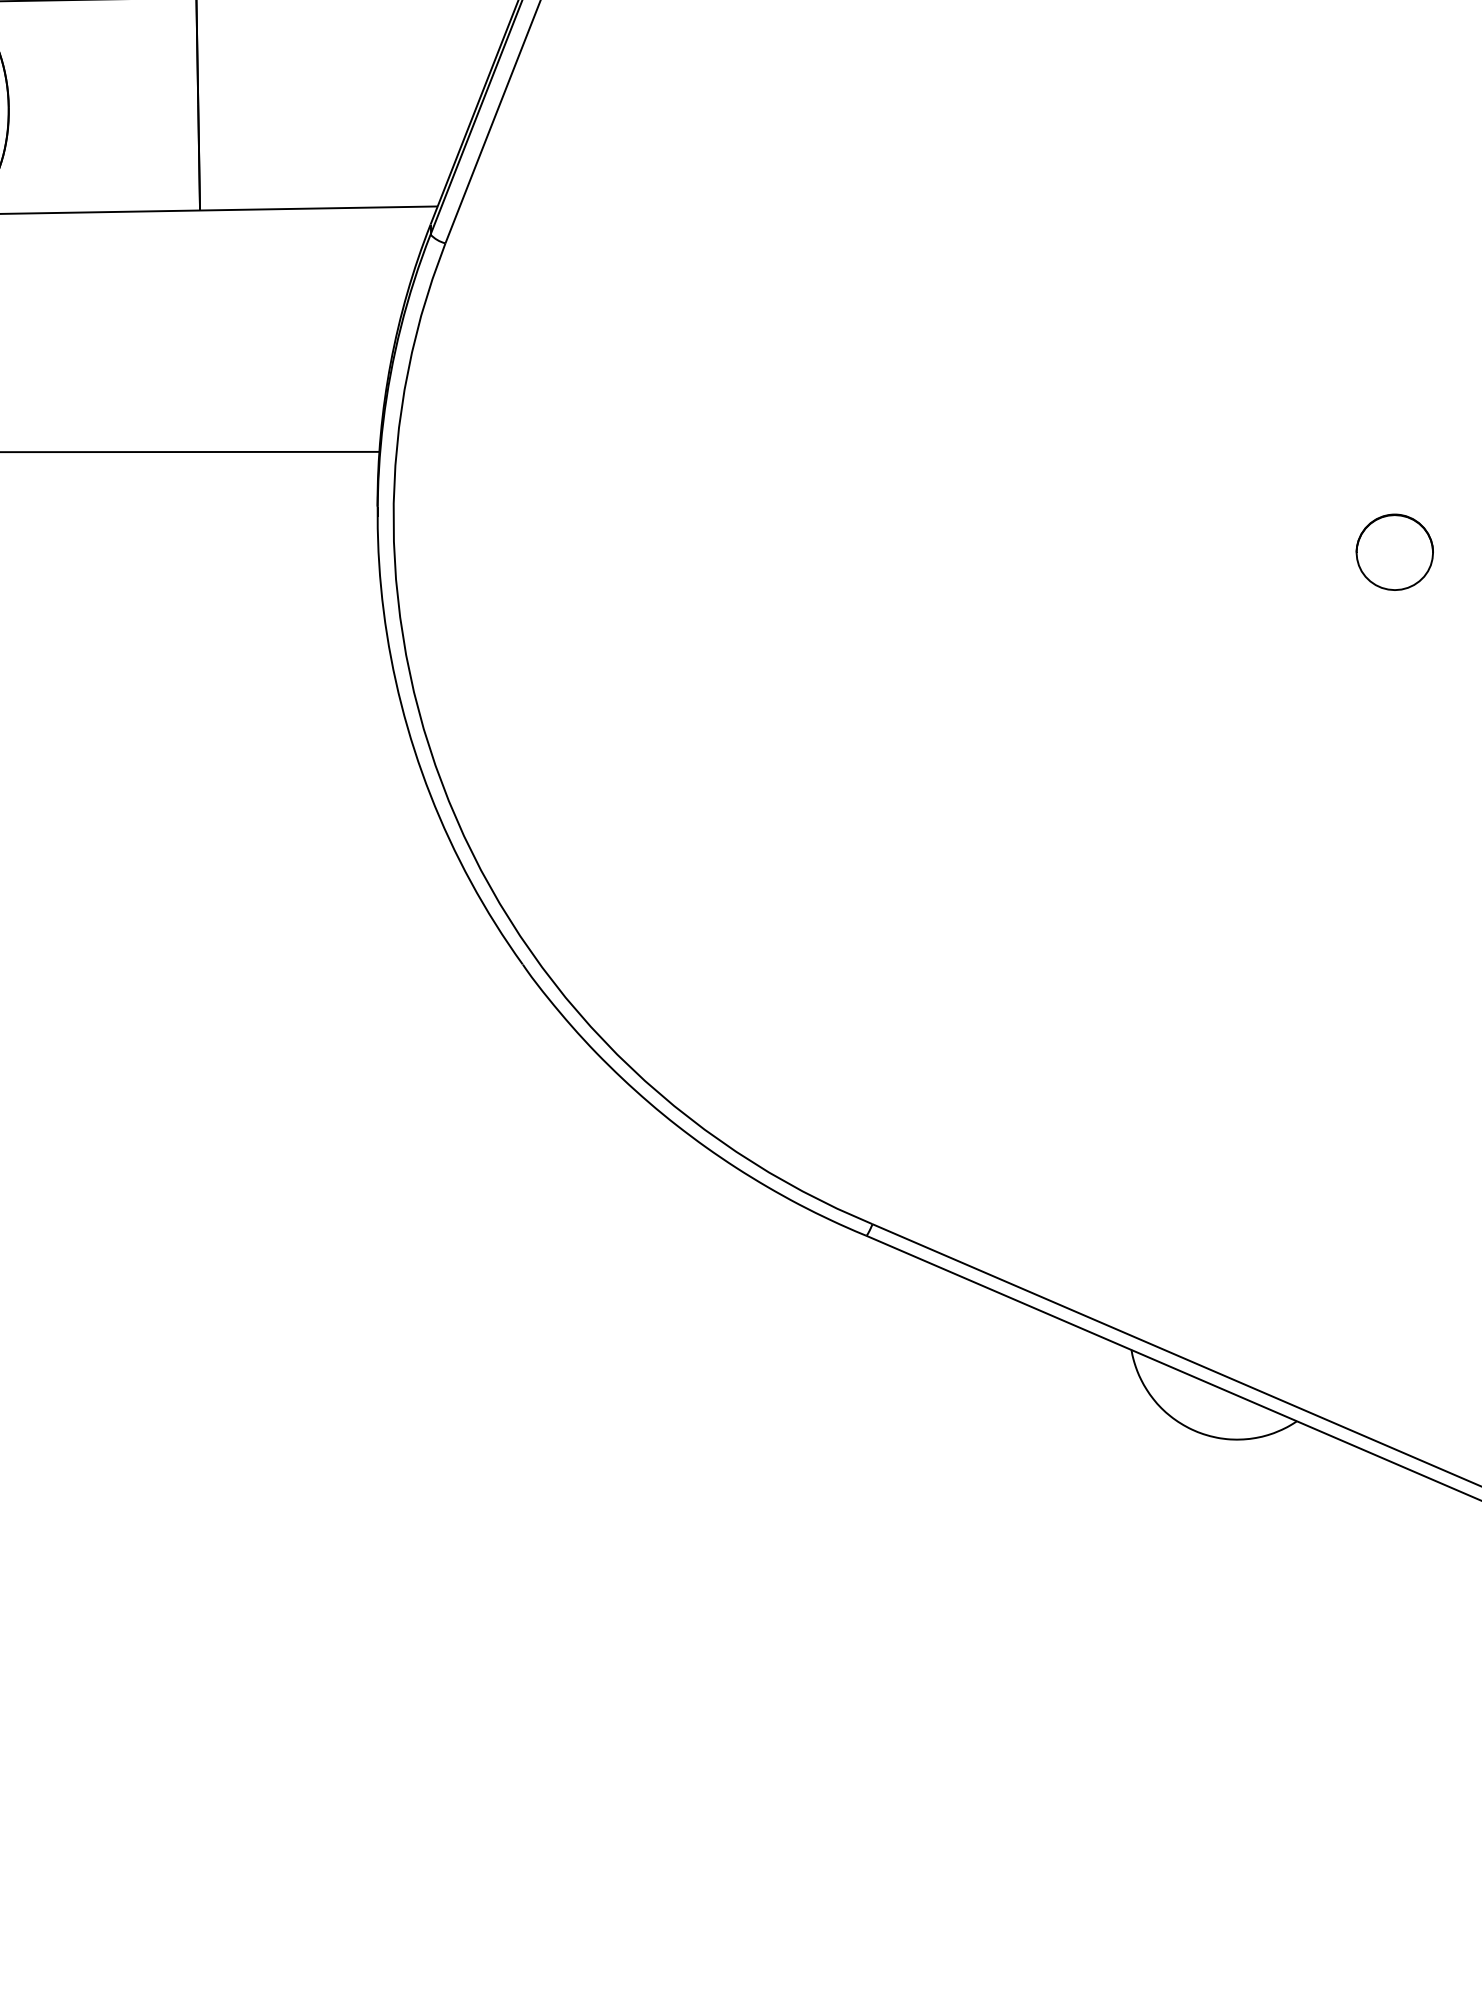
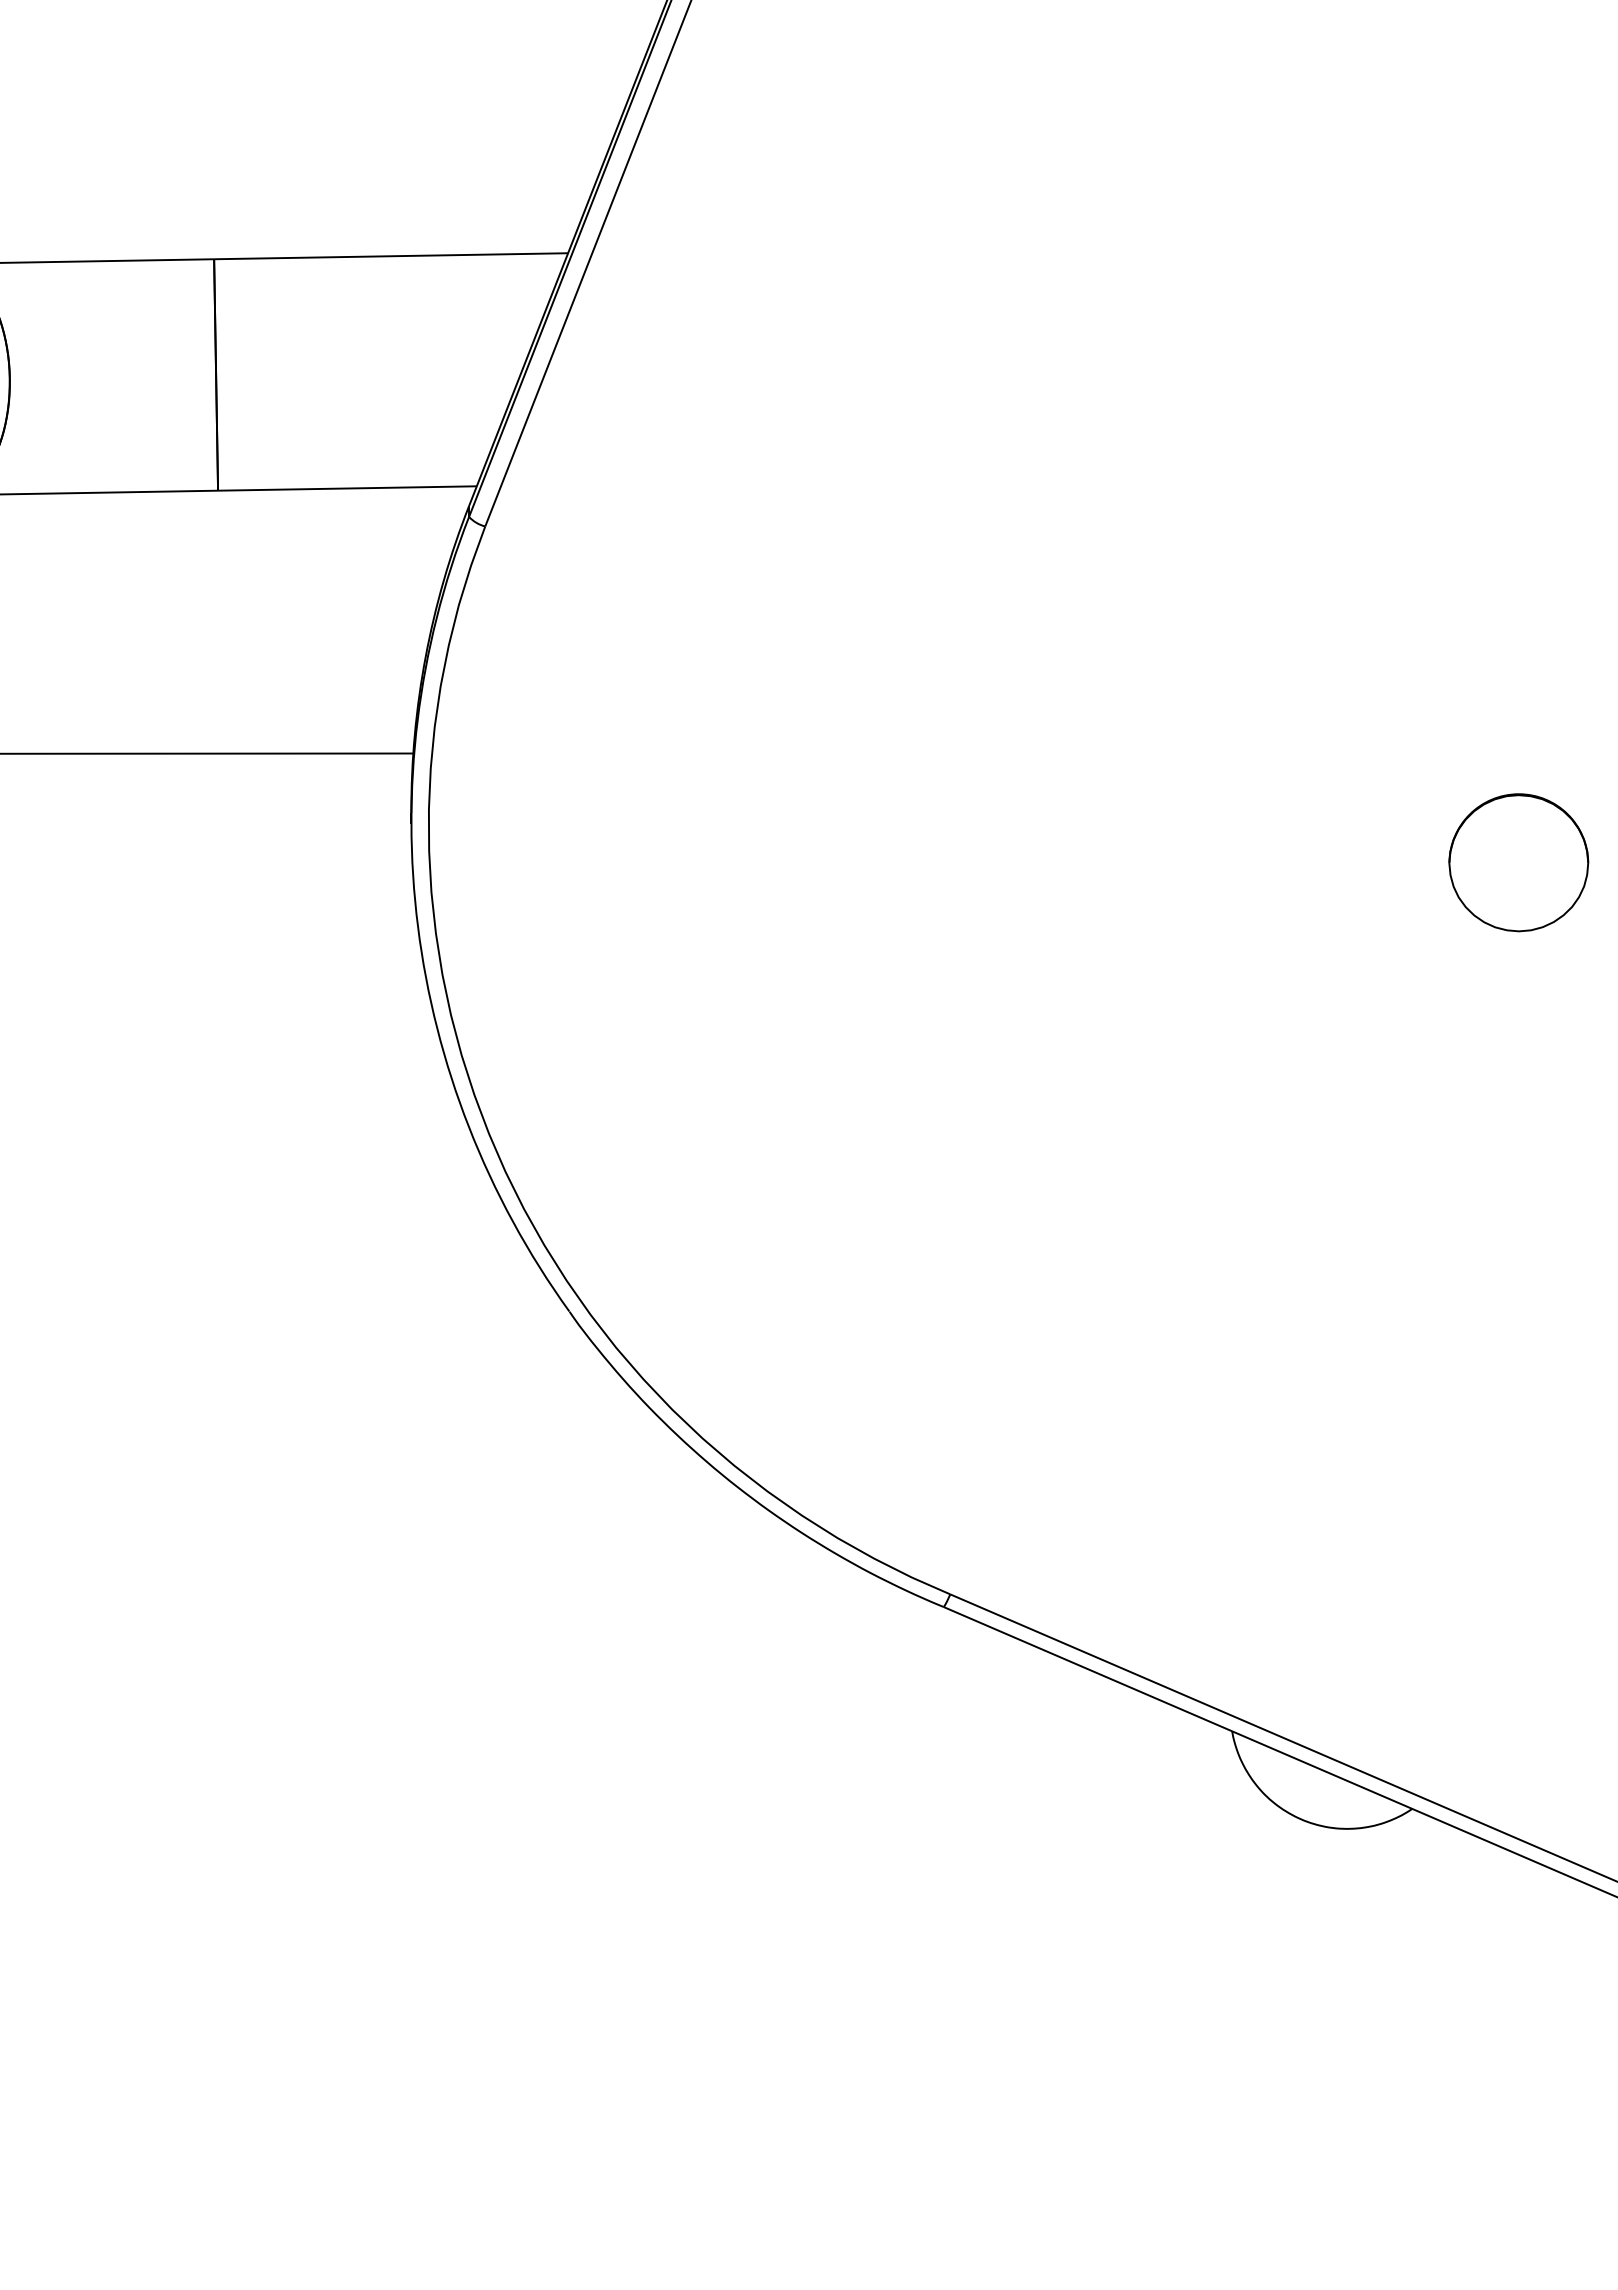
part: (1394, 552) -> (1518, 862), size x1.67

